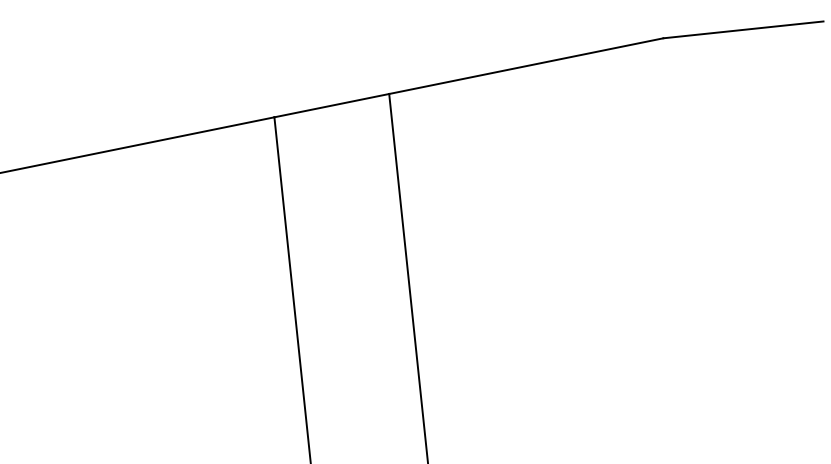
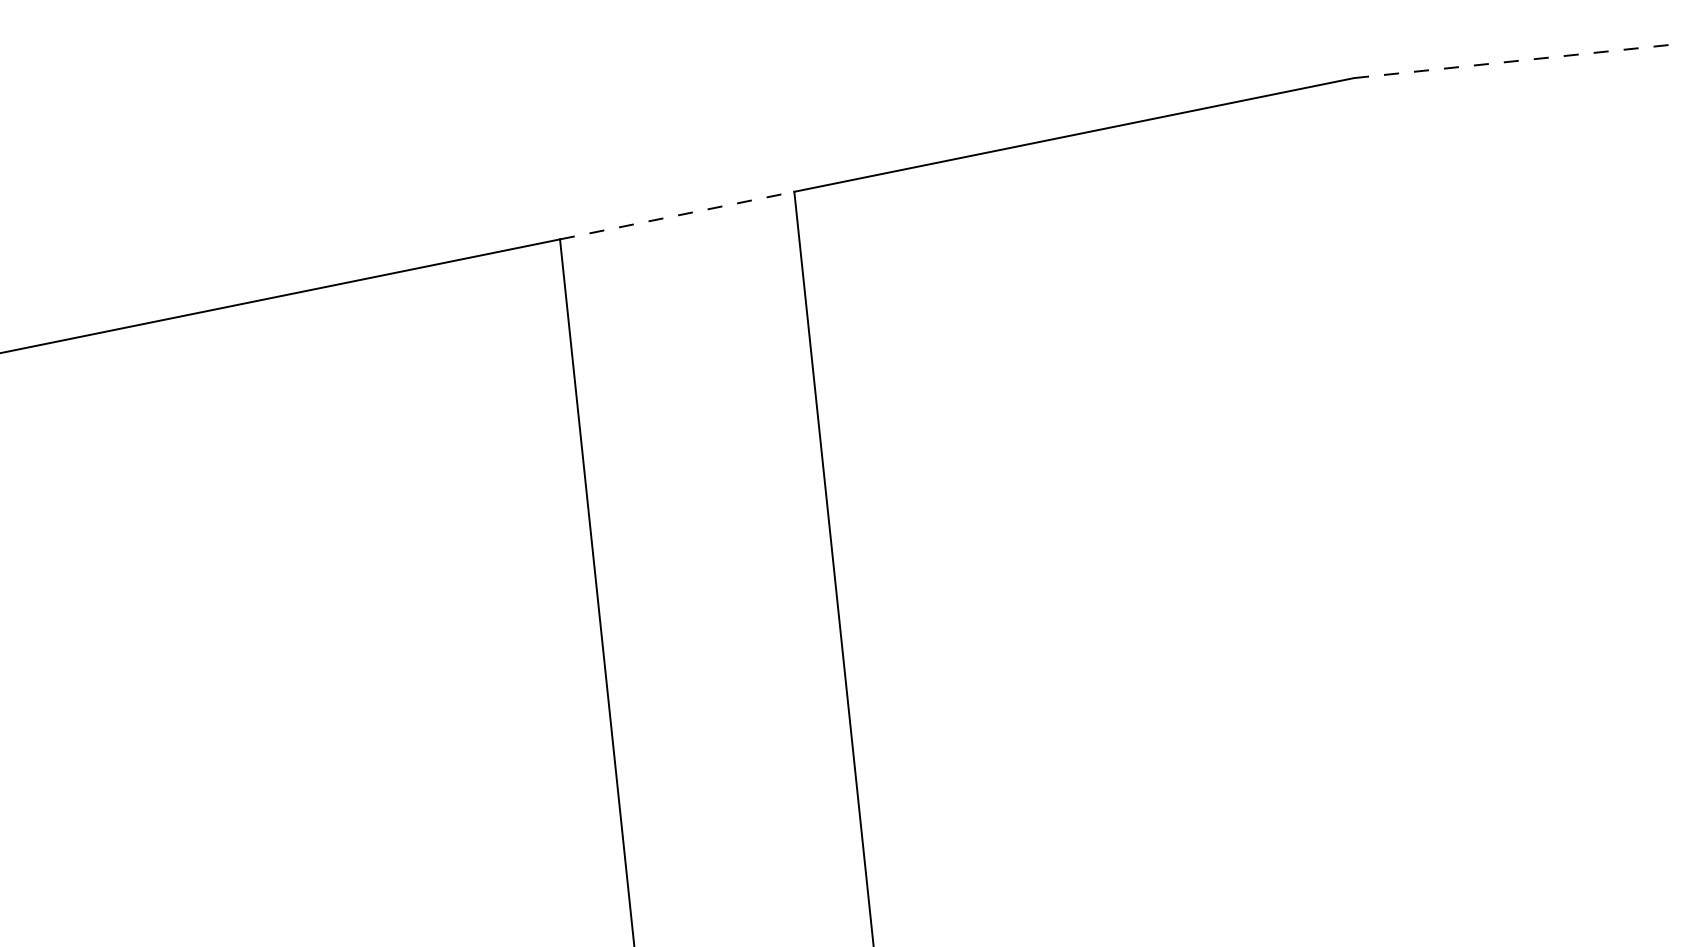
line: (743, 29) -> (1517, 60), solid -> dashed
line: (331, 105) -> (676, 215), solid -> dashed

